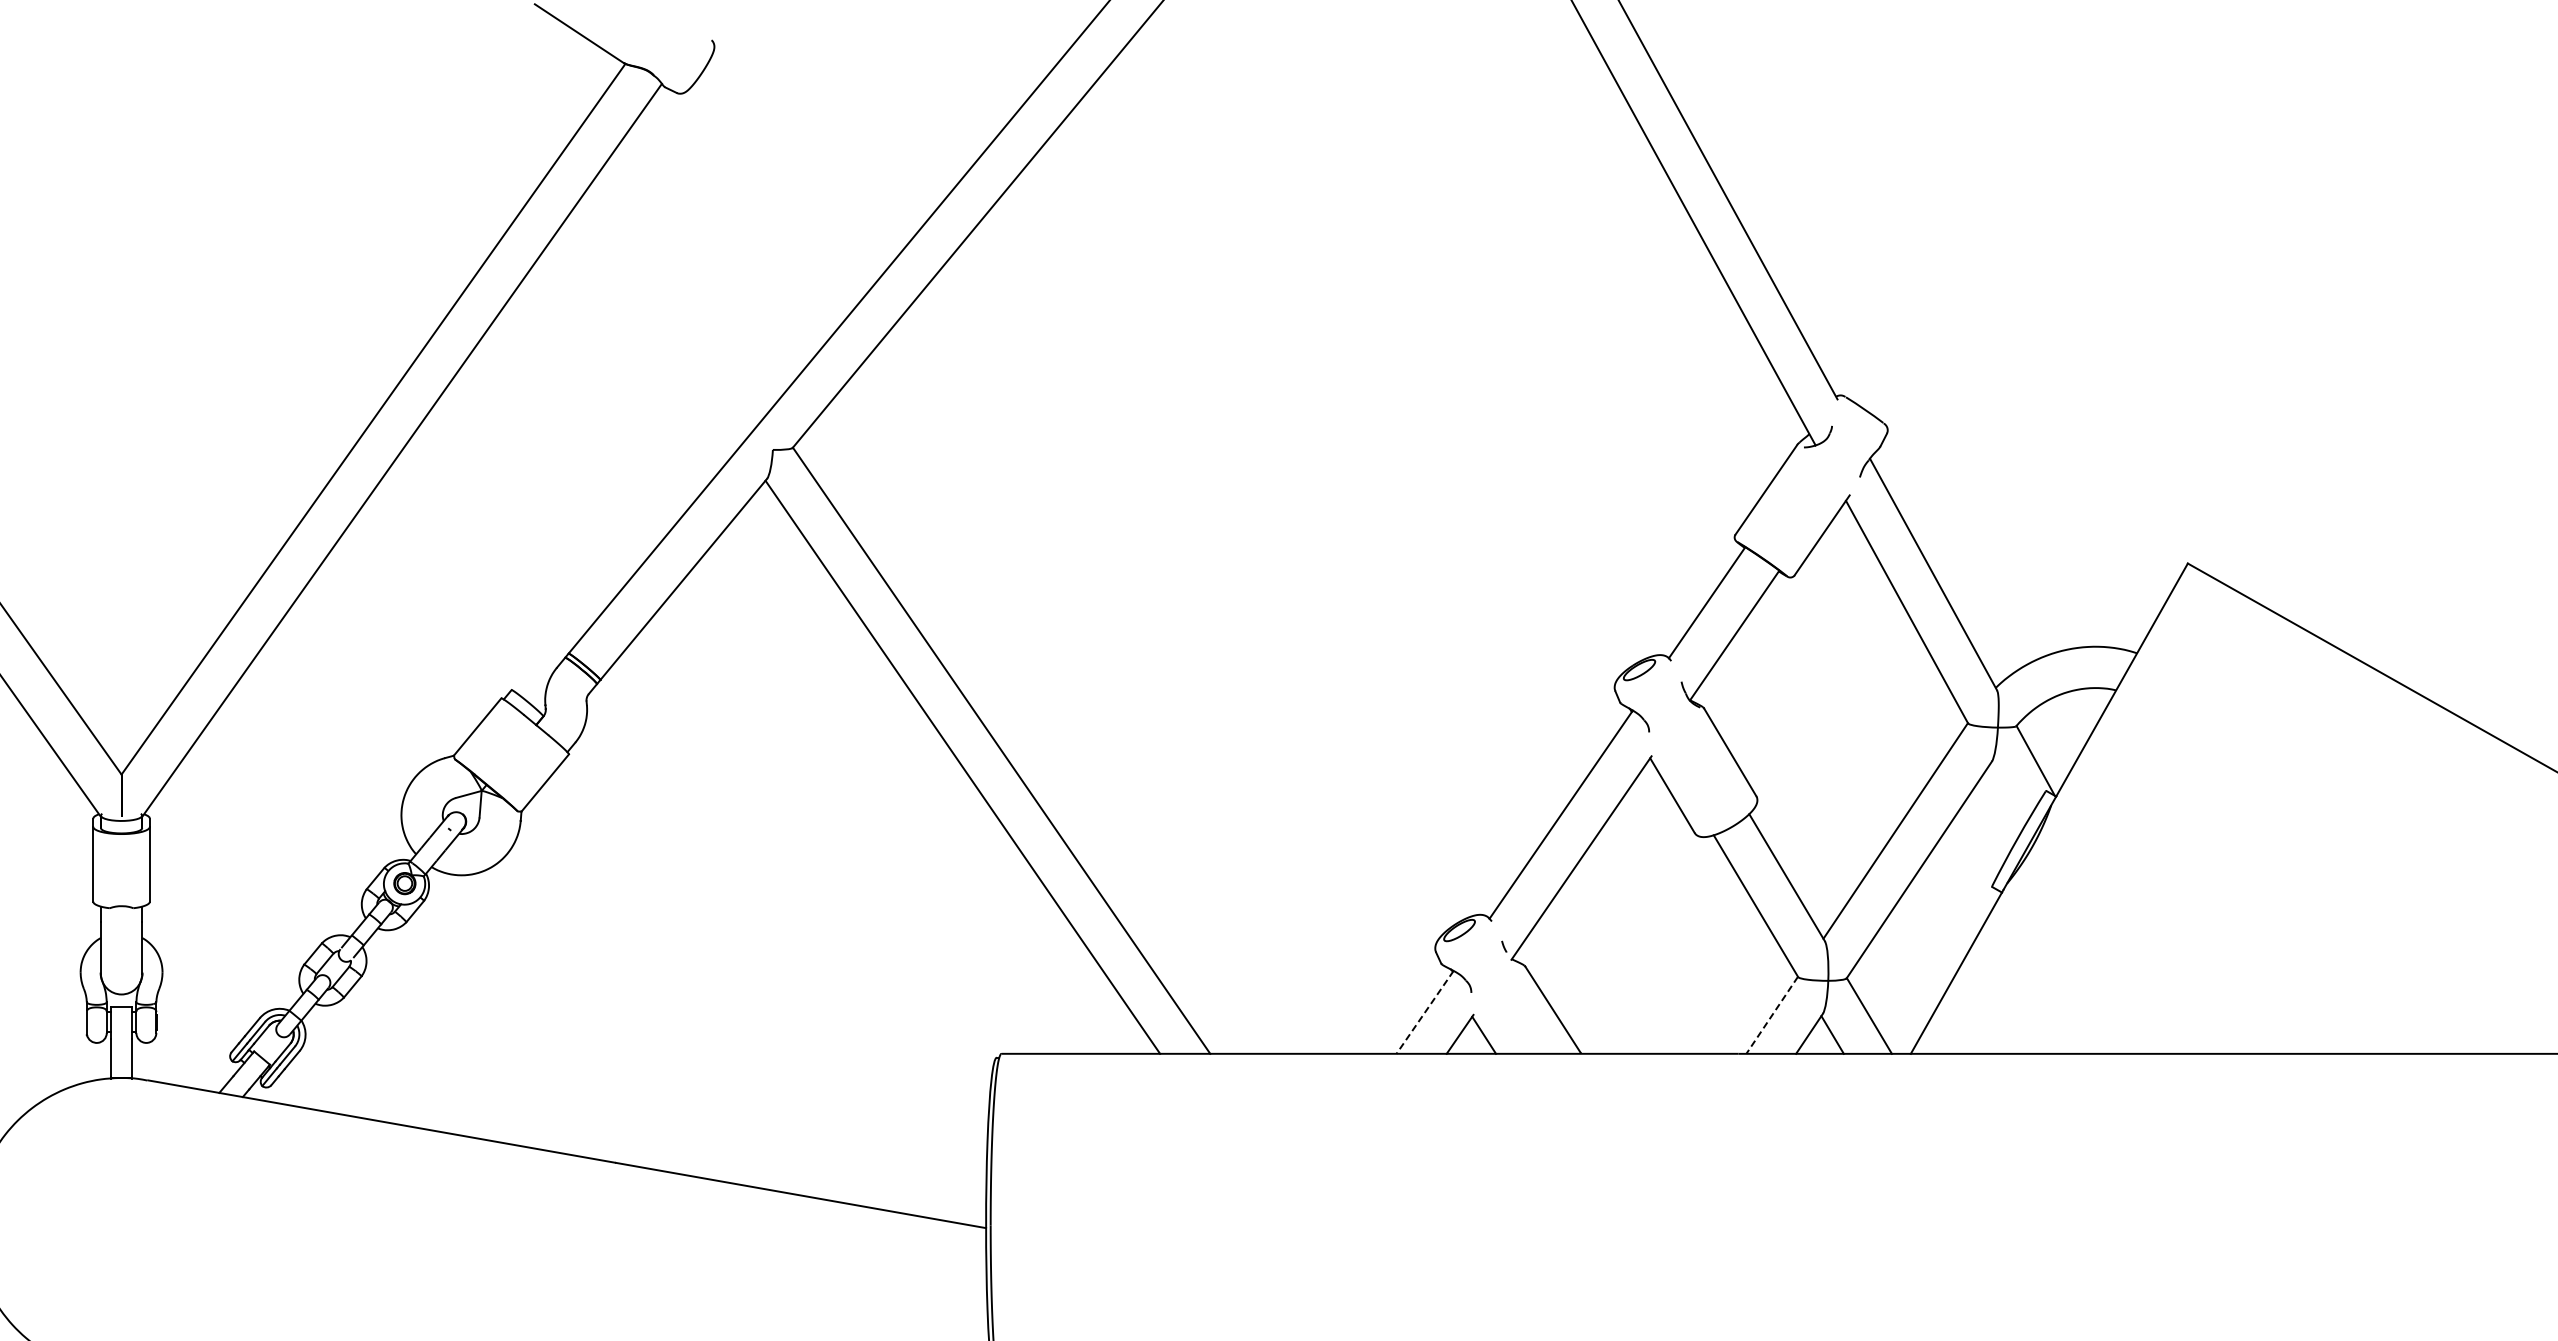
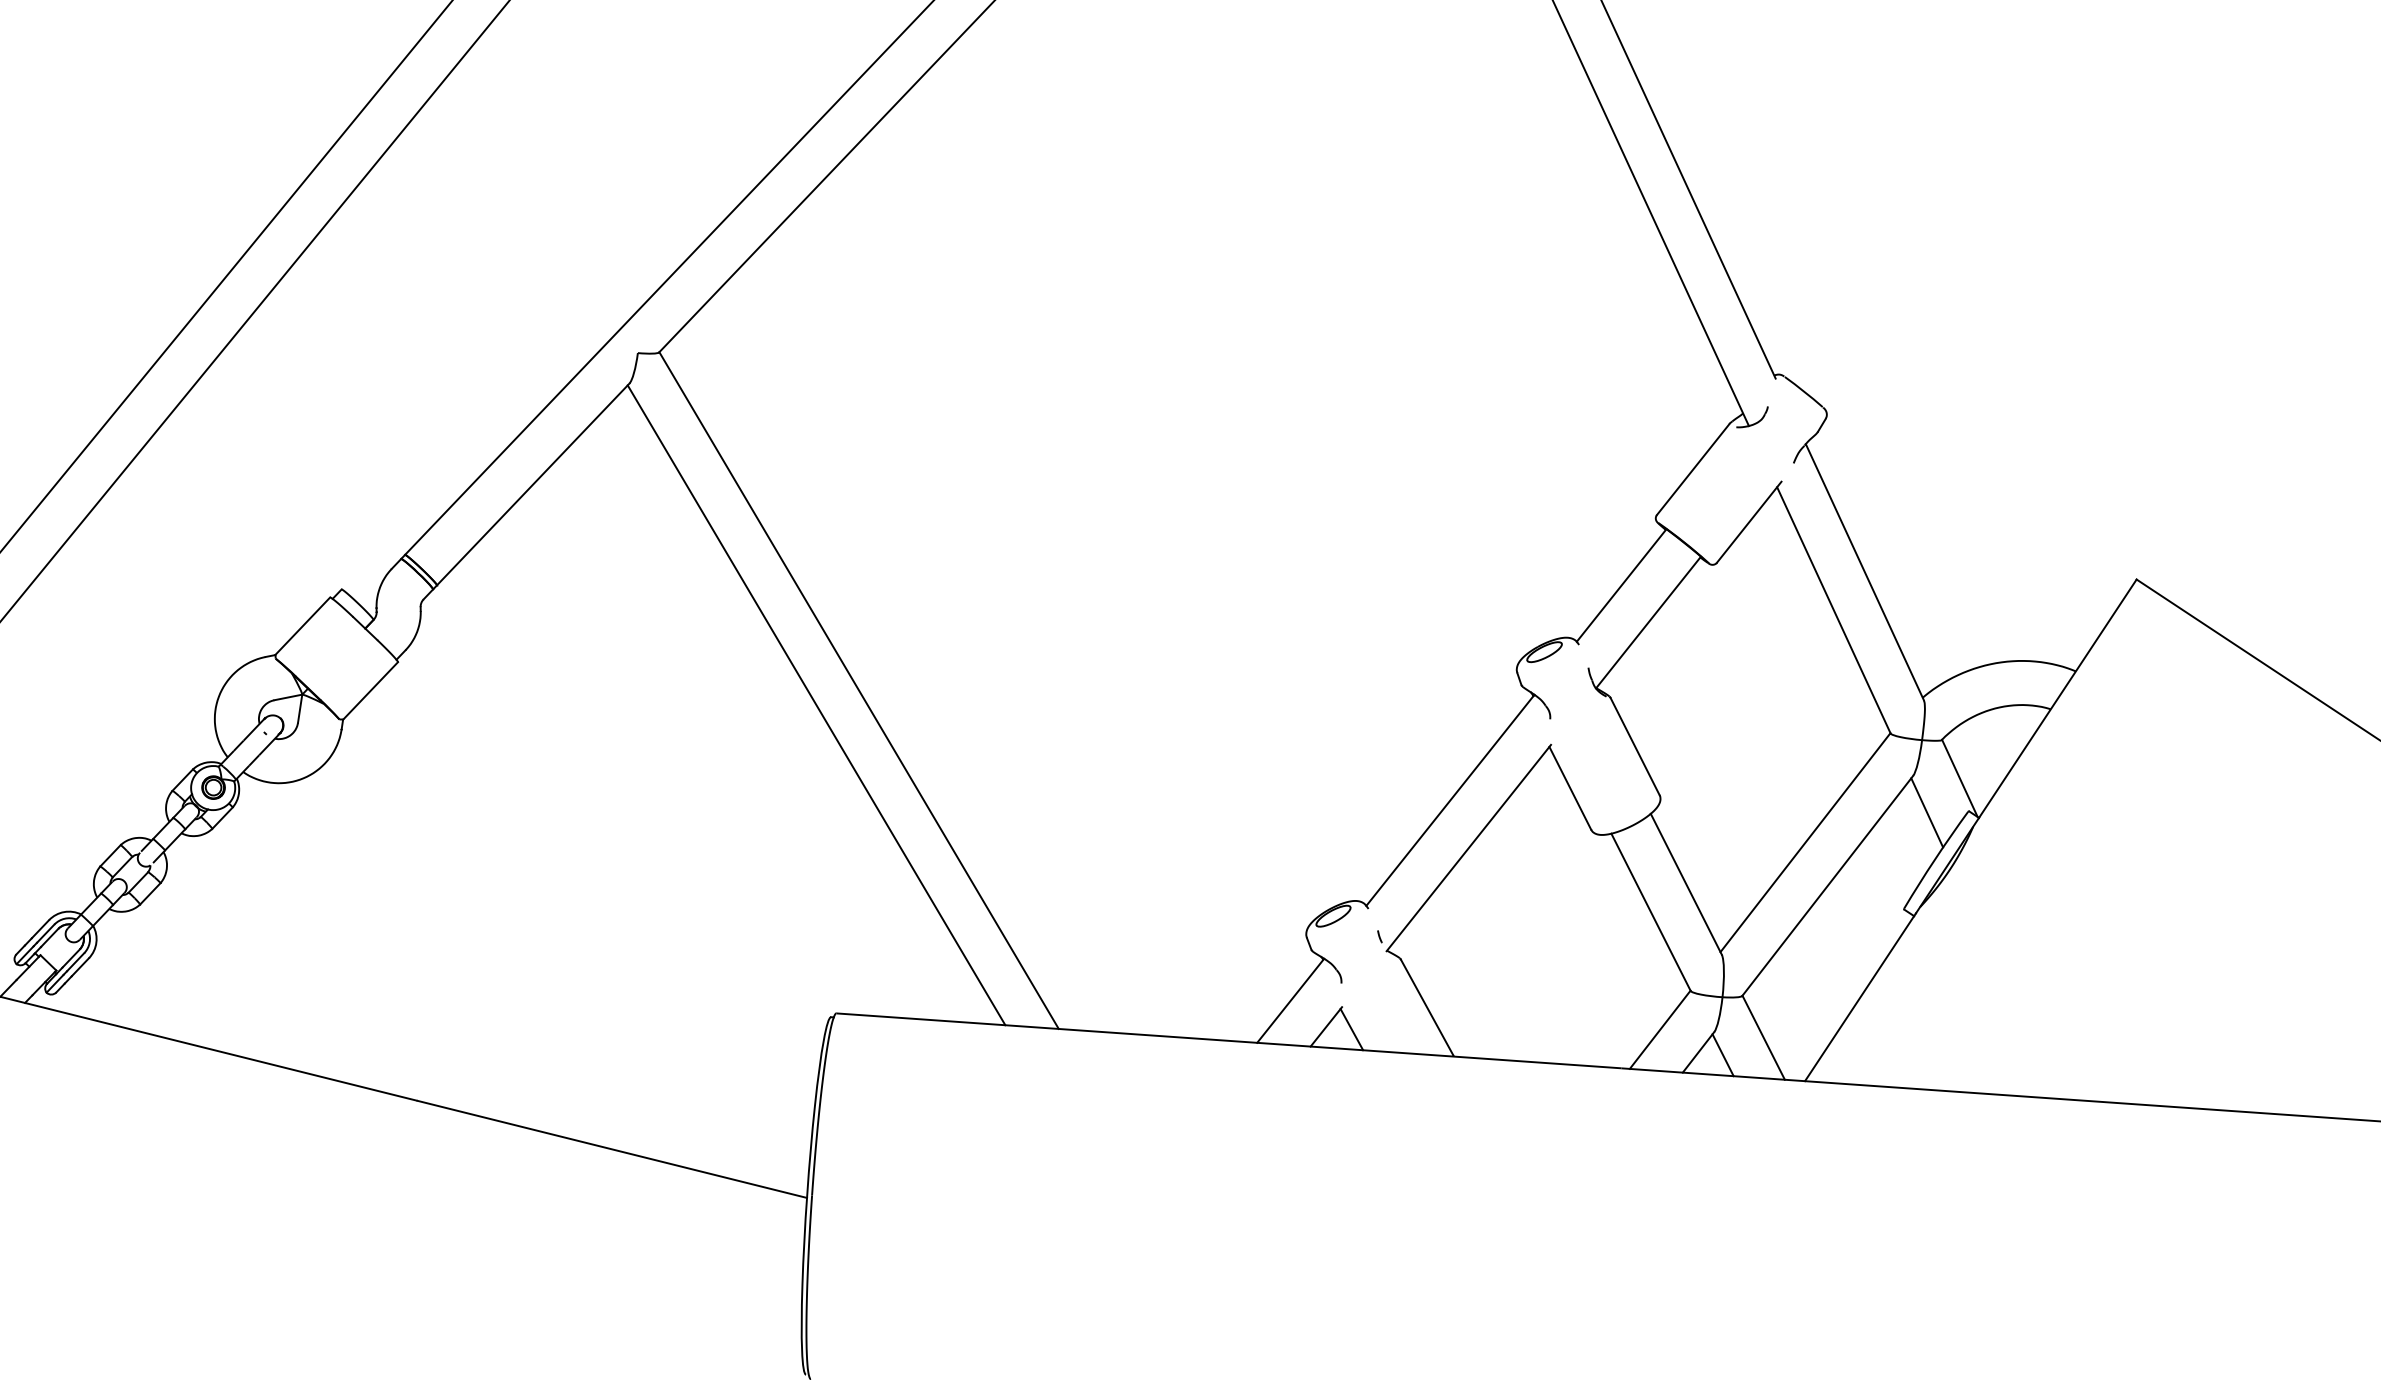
line: (2007, 794) -> (1927, 812), added
line: (1424, 1012) -> (1290, 1000), dashed -> solid
line: (1771, 1015) -> (1659, 1029), dashed -> solid

